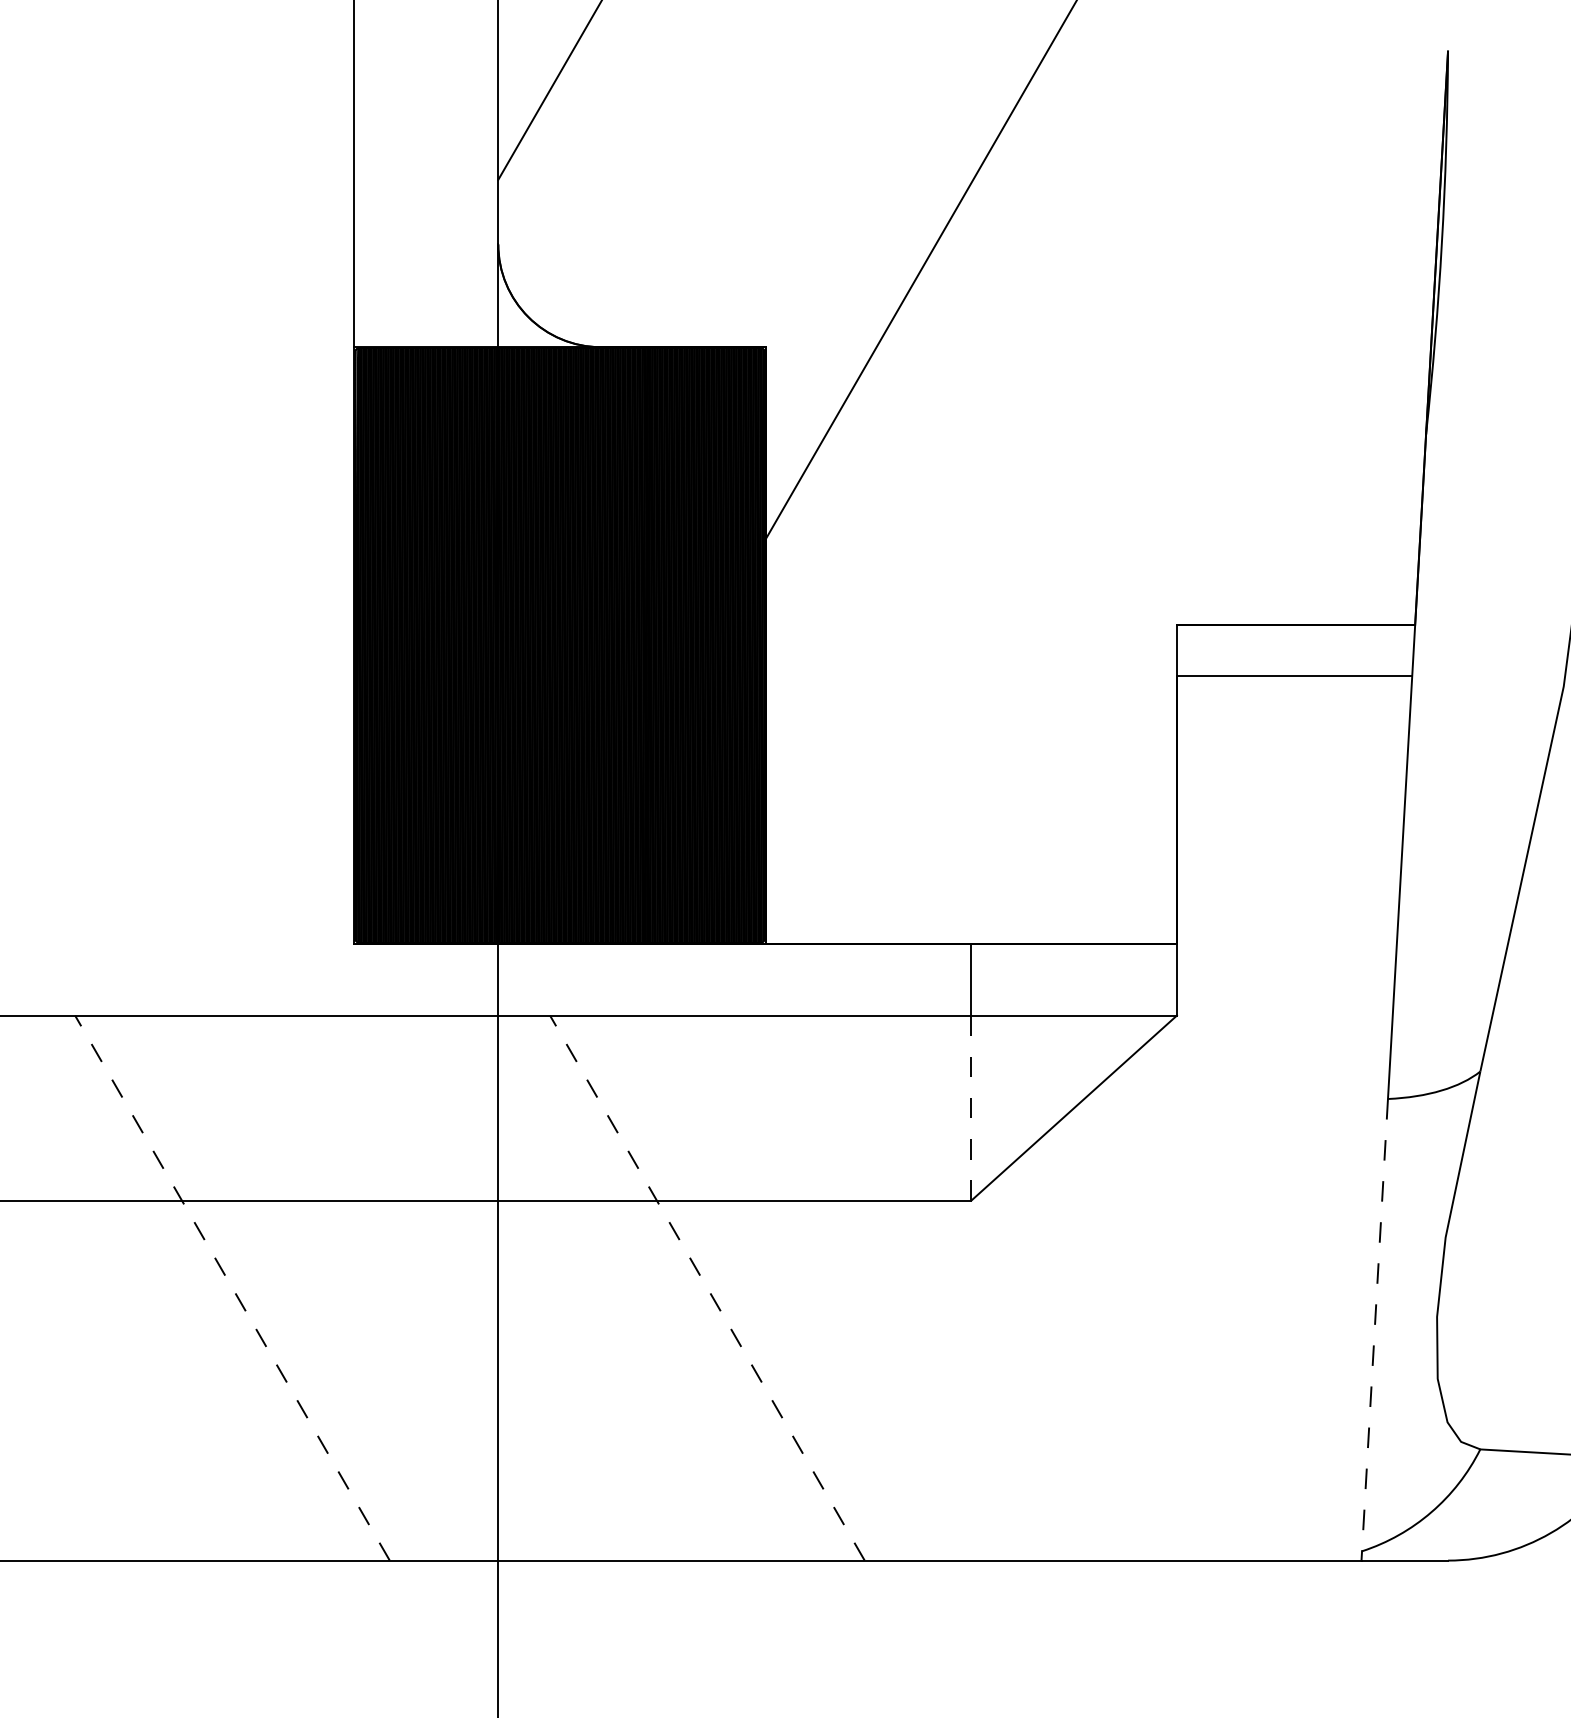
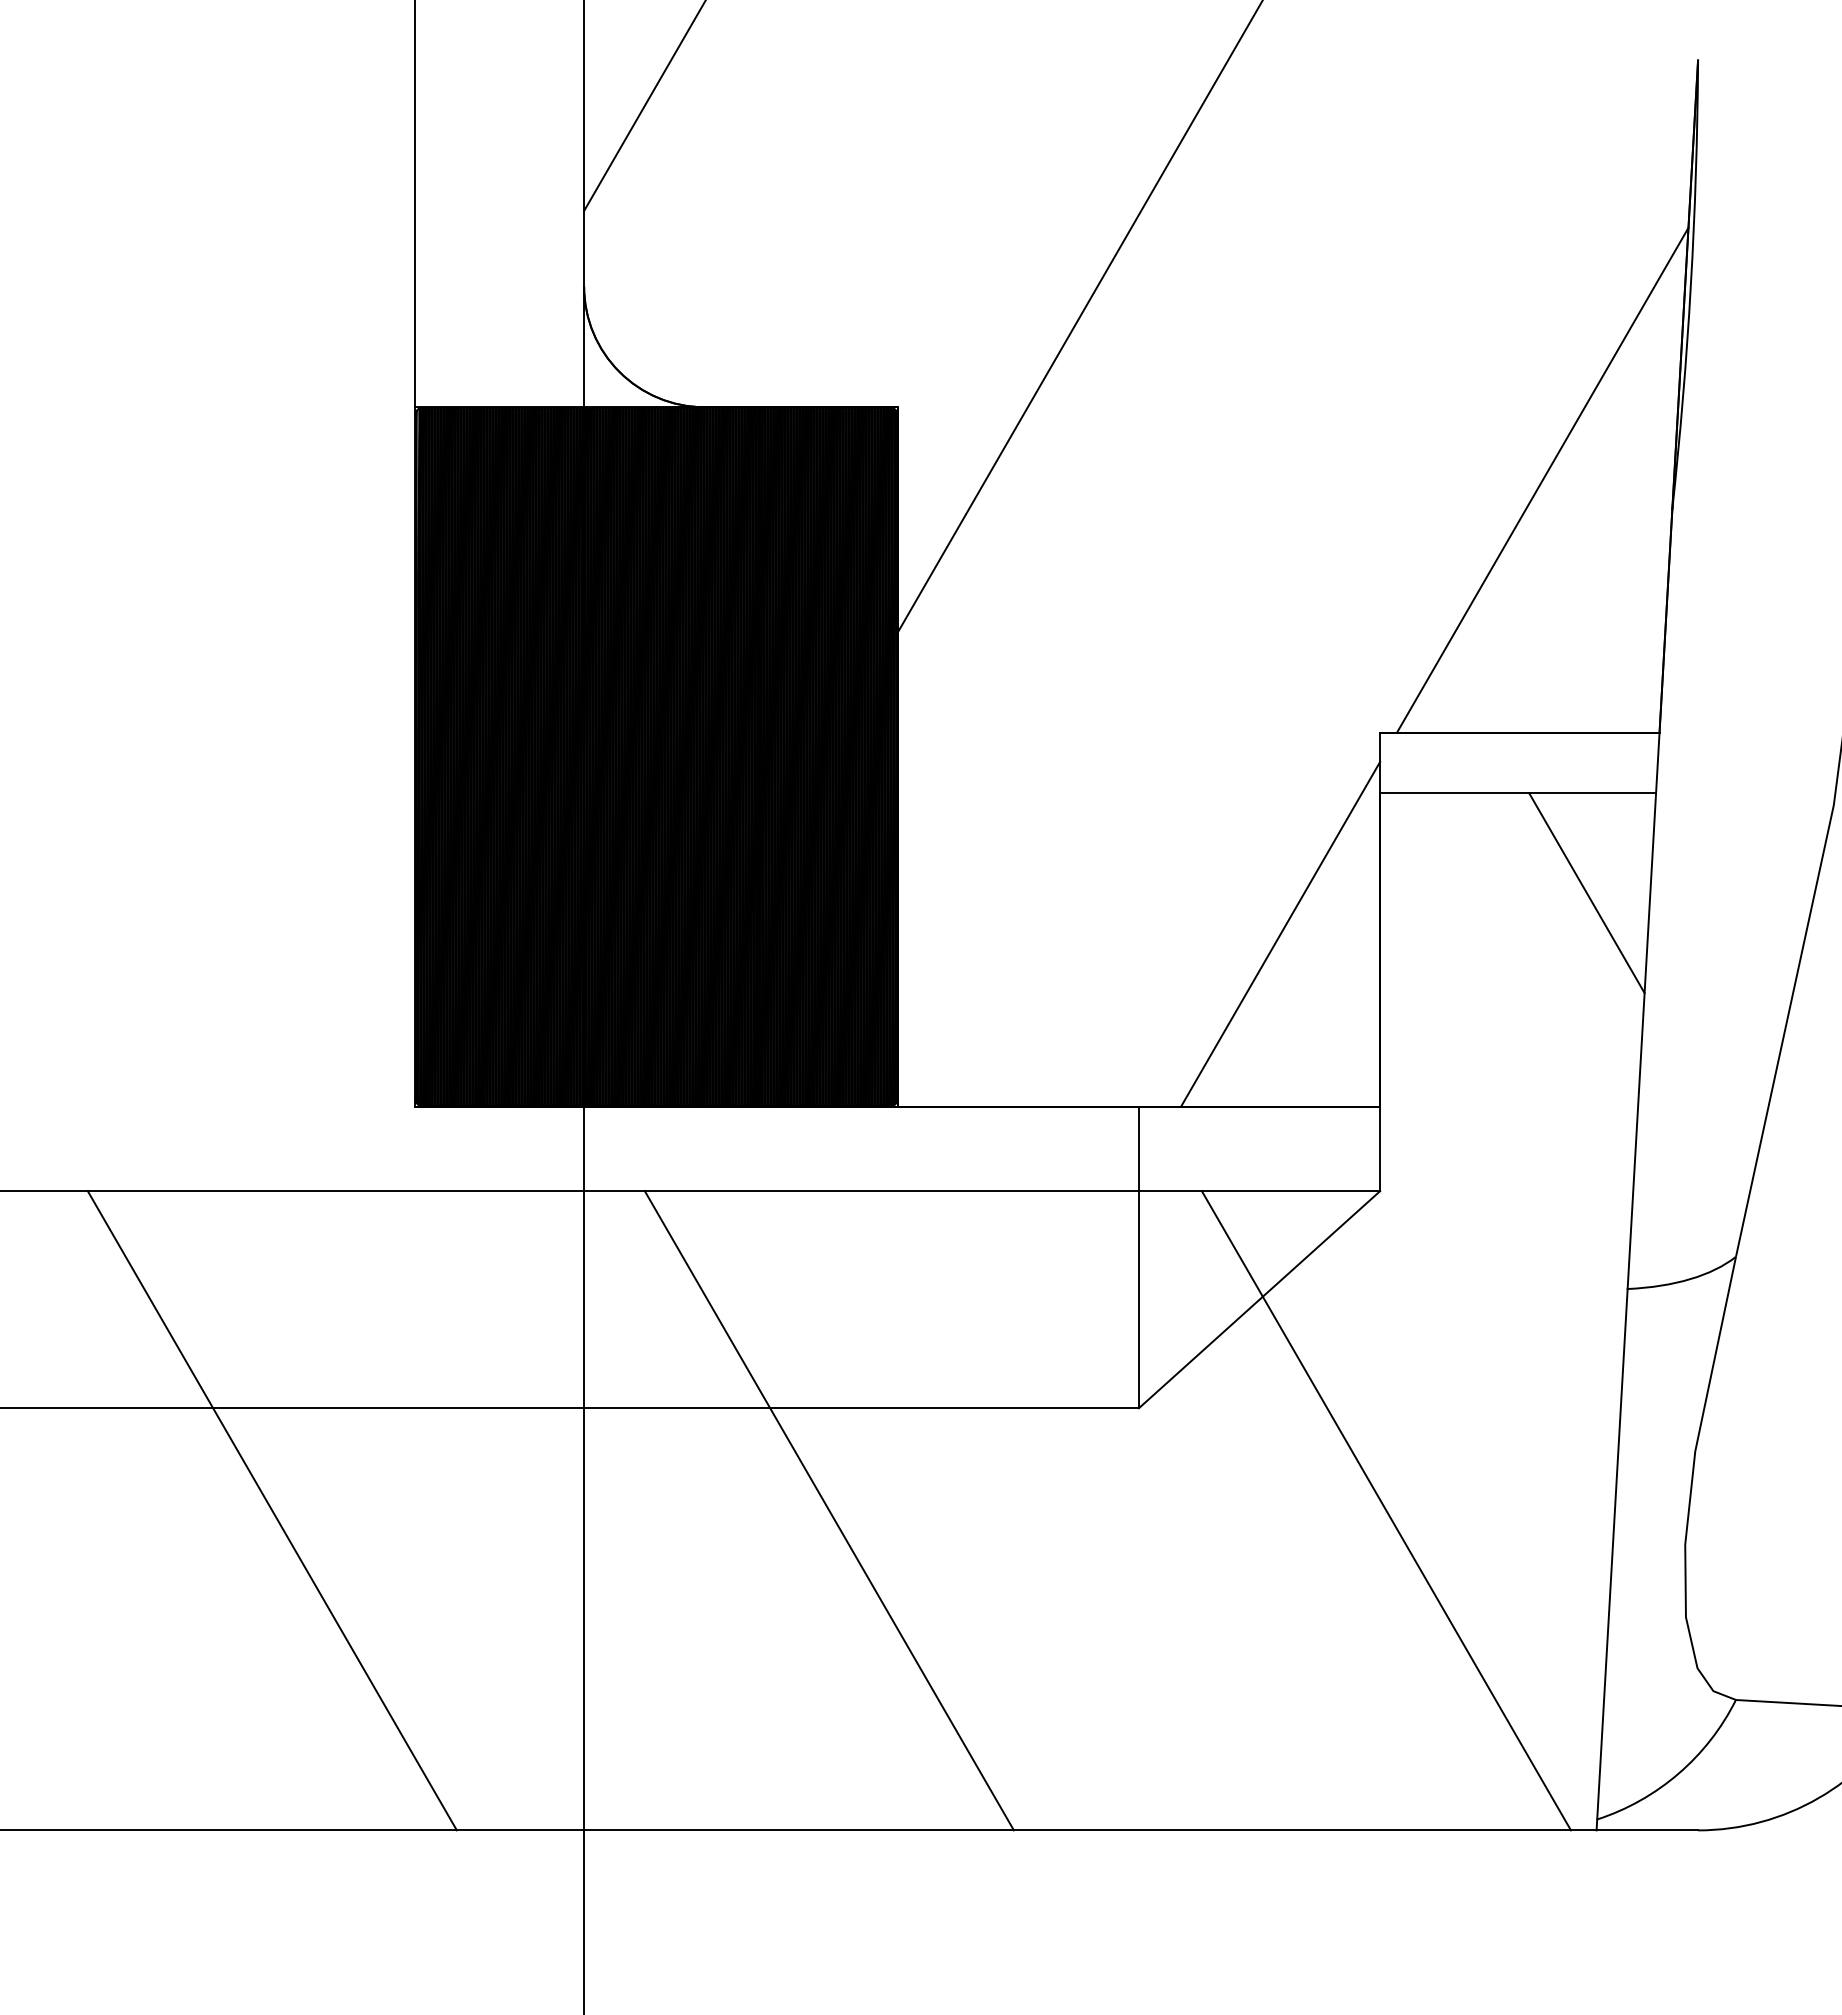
line: (1315, 408) -> (1542, 479), added
line: (1352, 761) -> (1586, 893), added
line: (1092, 795) -> (1280, 933), added
line: (970, 1107) -> (1138, 1299), dashed -> solid
line: (232, 1287) -> (272, 1510), dashed -> solid
line: (707, 1287) -> (829, 1510), dashed -> solid
line: (1181, 1287) -> (1385, 1510), added
line: (1375, 1325) -> (1612, 1554), dashed -> solid

